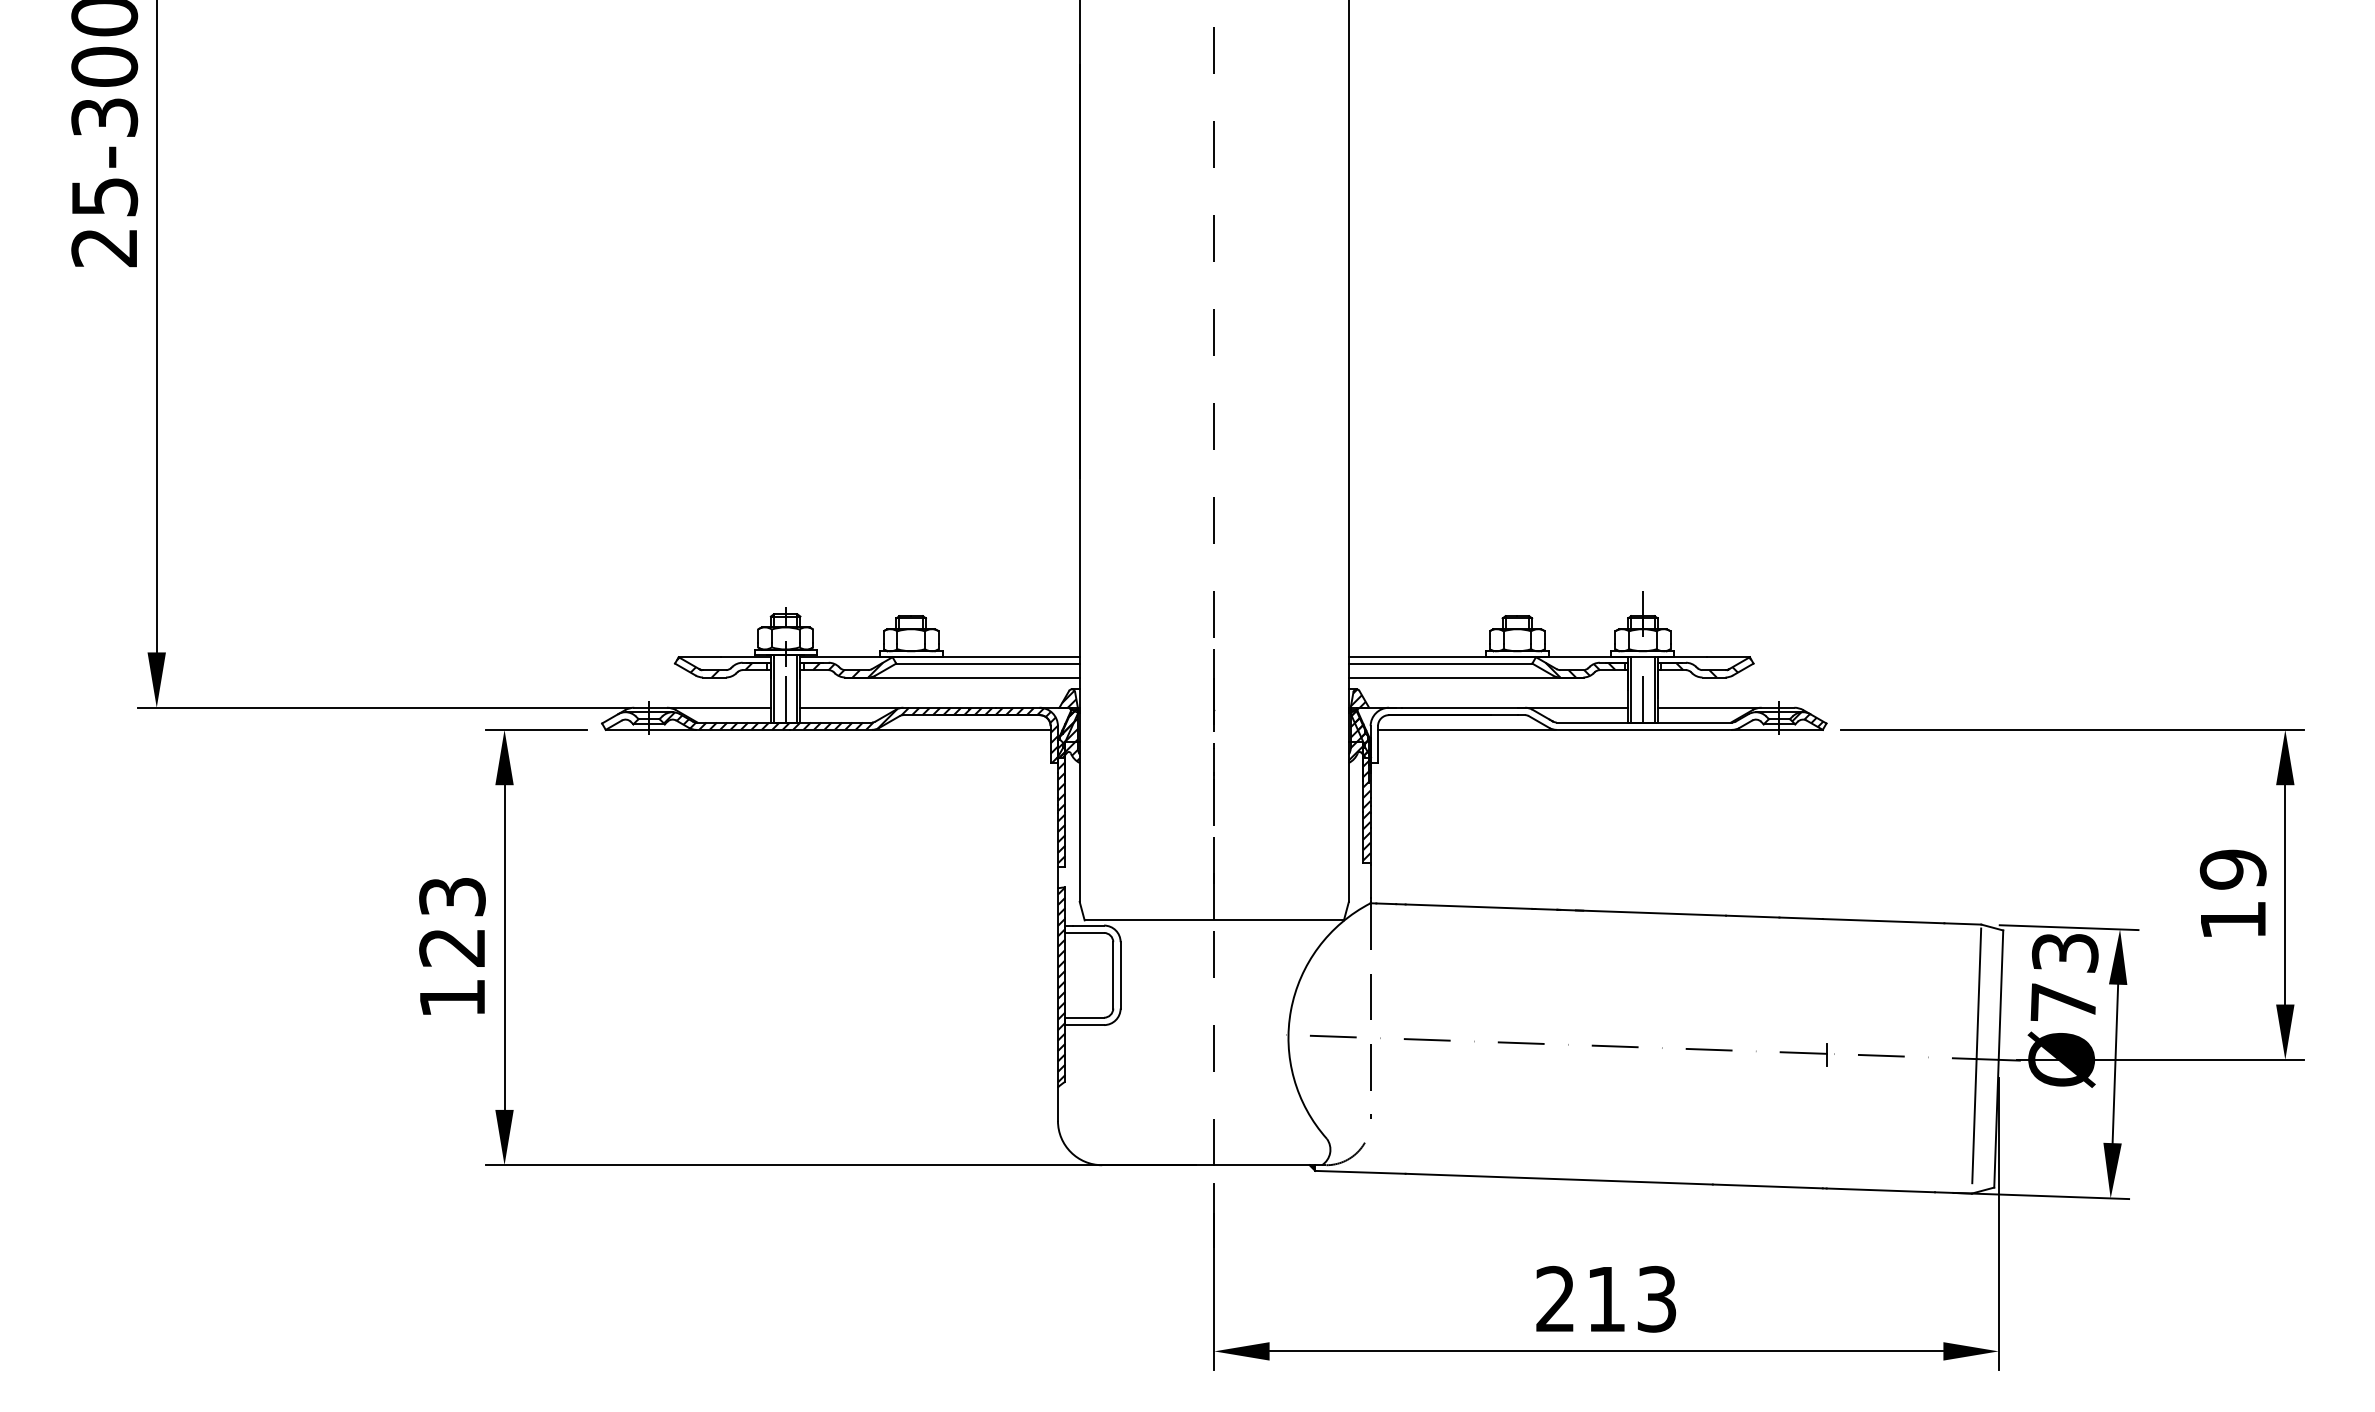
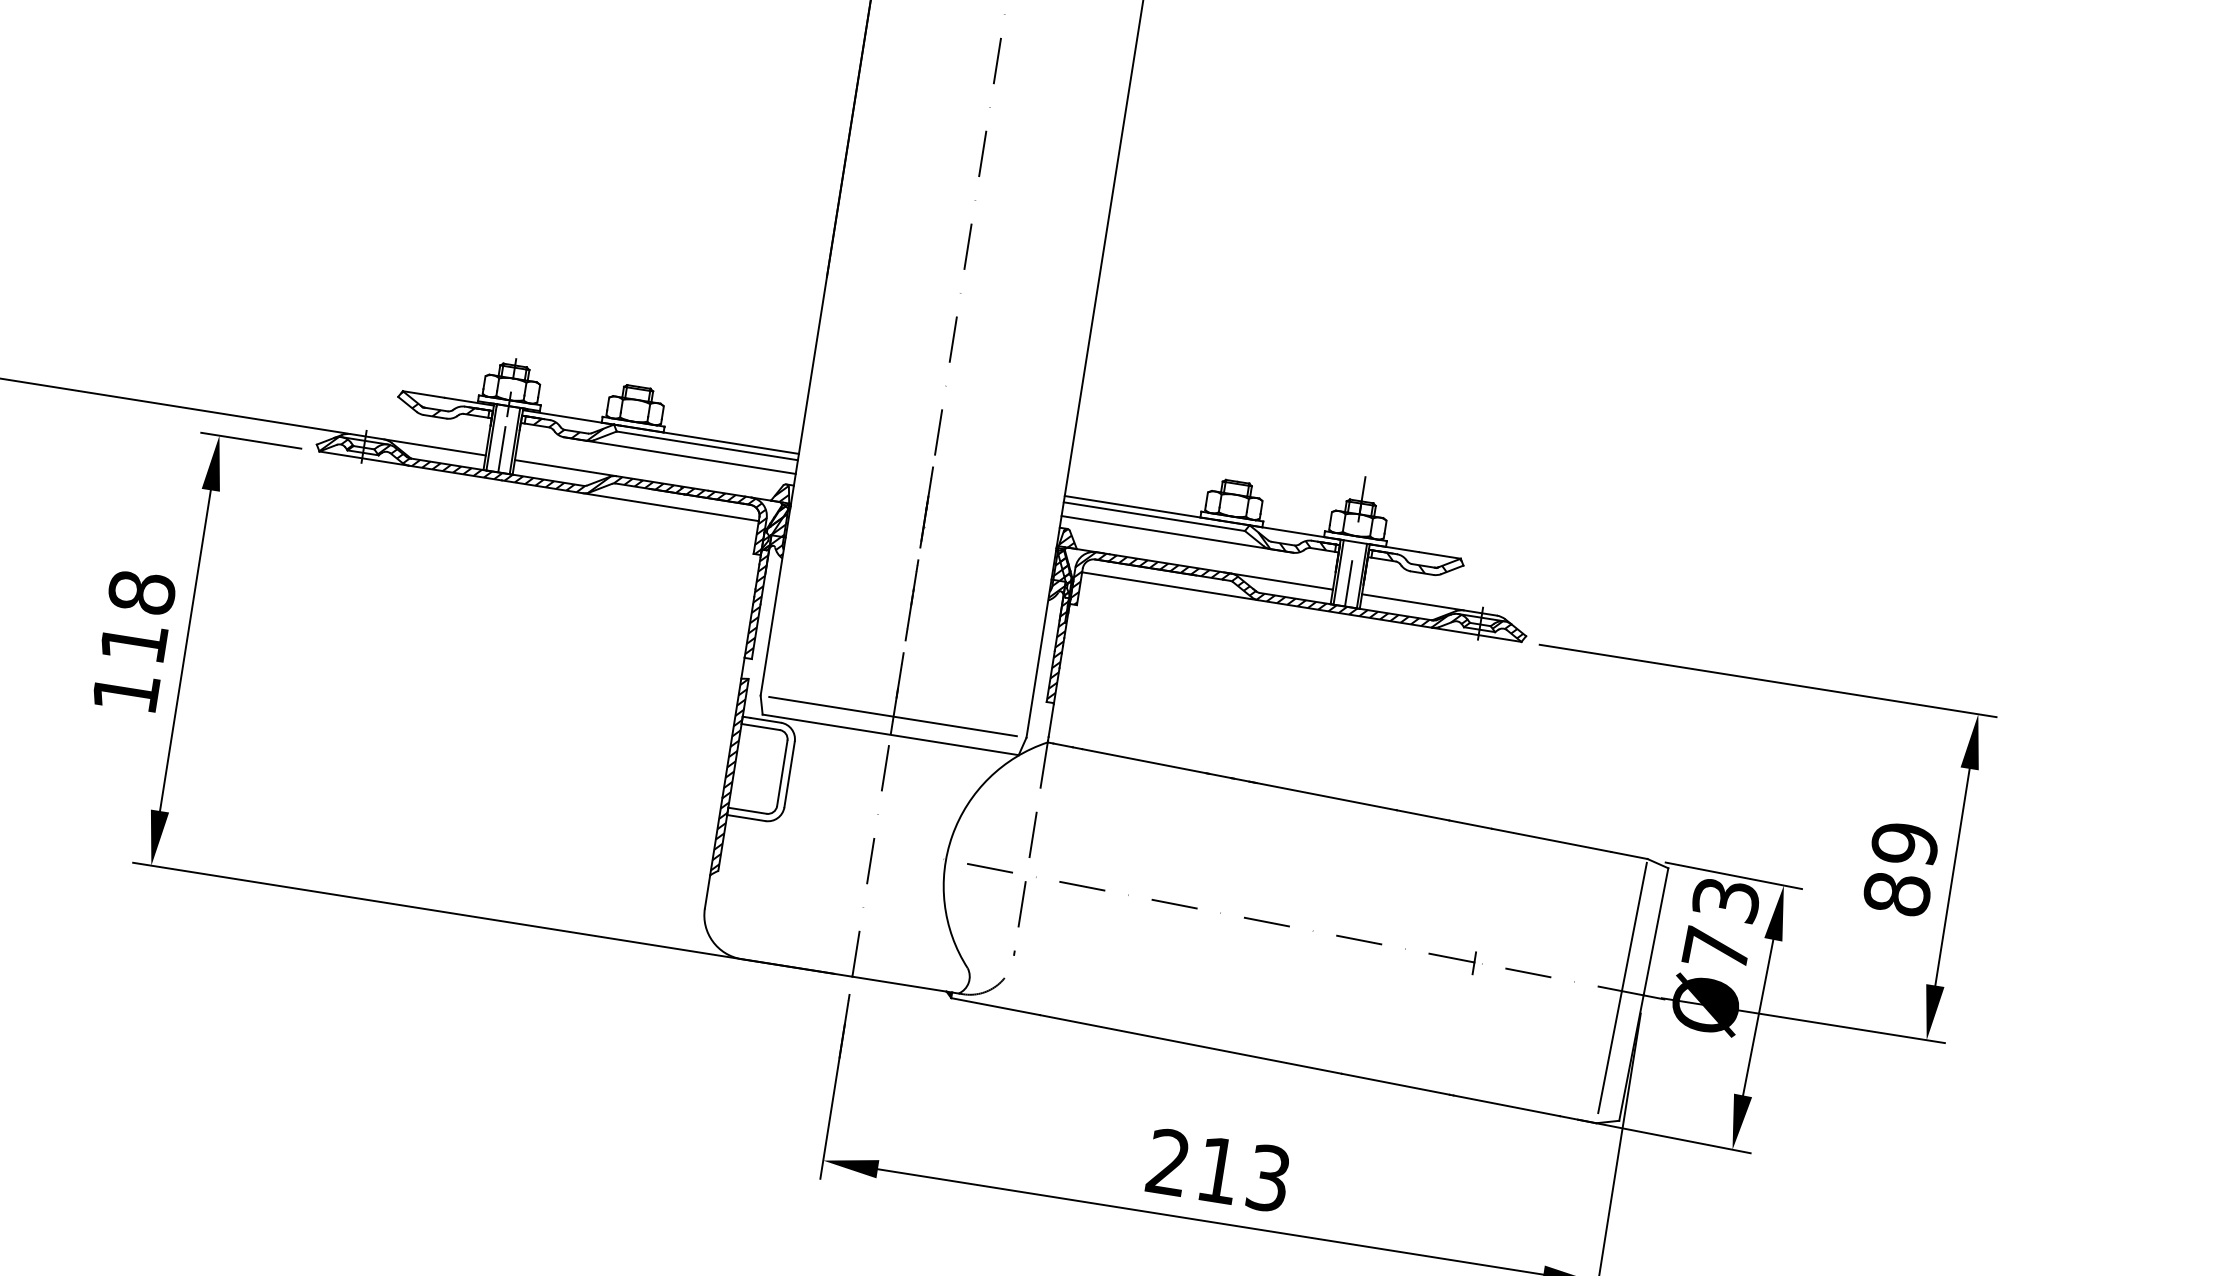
hatch: (621, 720) -> (336, 444), added
hatch: (1568, 735) -> (1269, 607), added
line: (1213, 901) -> (892, 716), added
text: (2232, 920) -> (1896, 894), 19 -> 89
text: (452, 921) -> (138, 616), 123 -> 118

